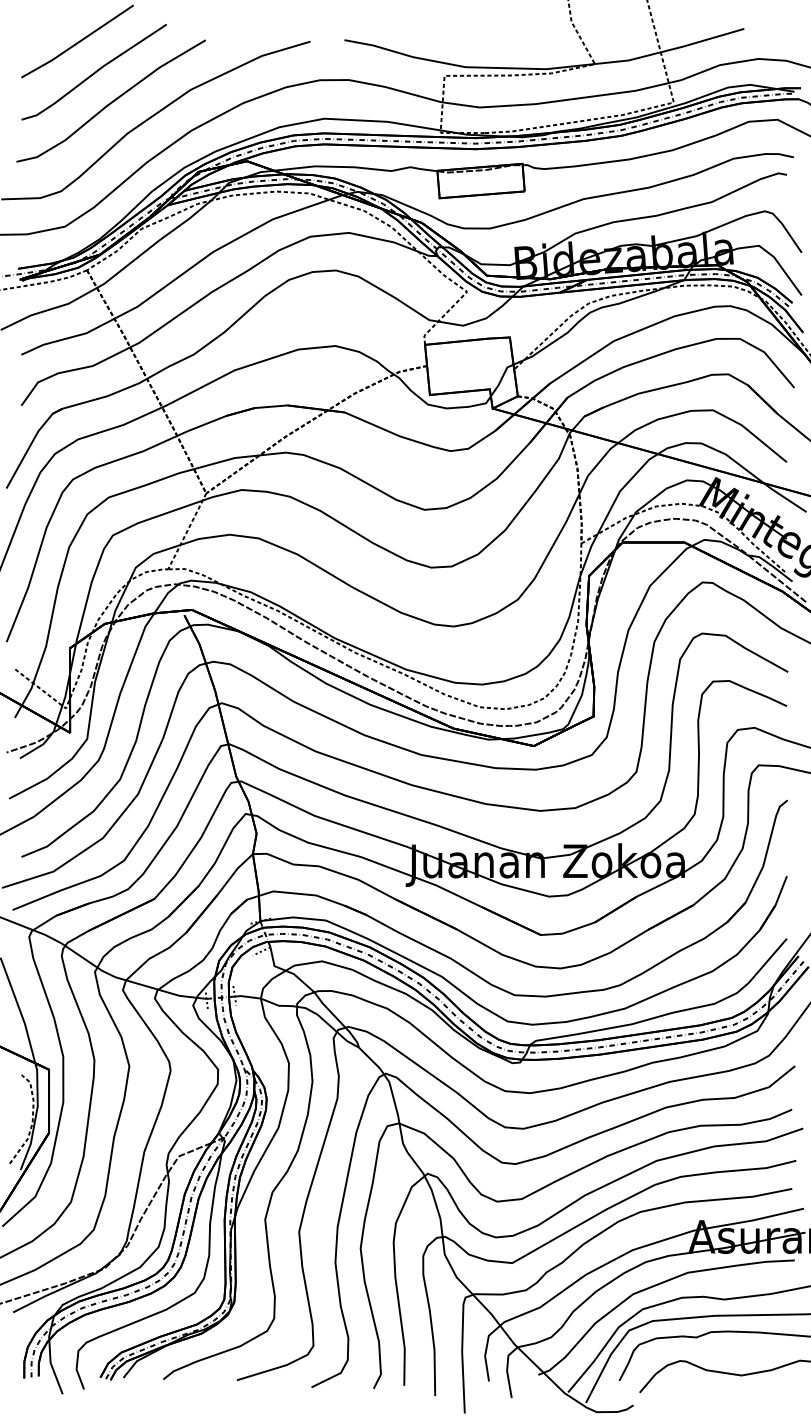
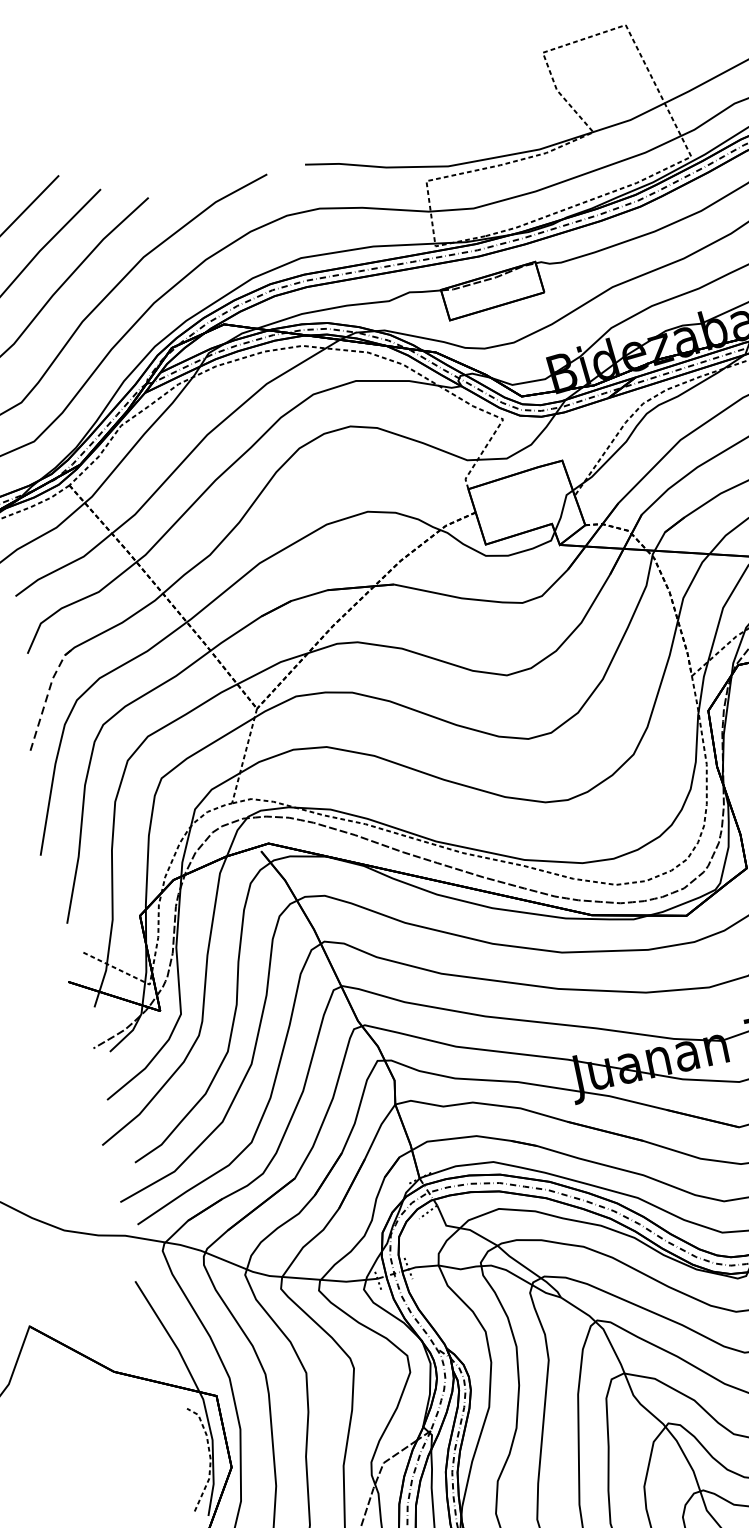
line: (31, 444) -> (48, 695), solid -> dashed

